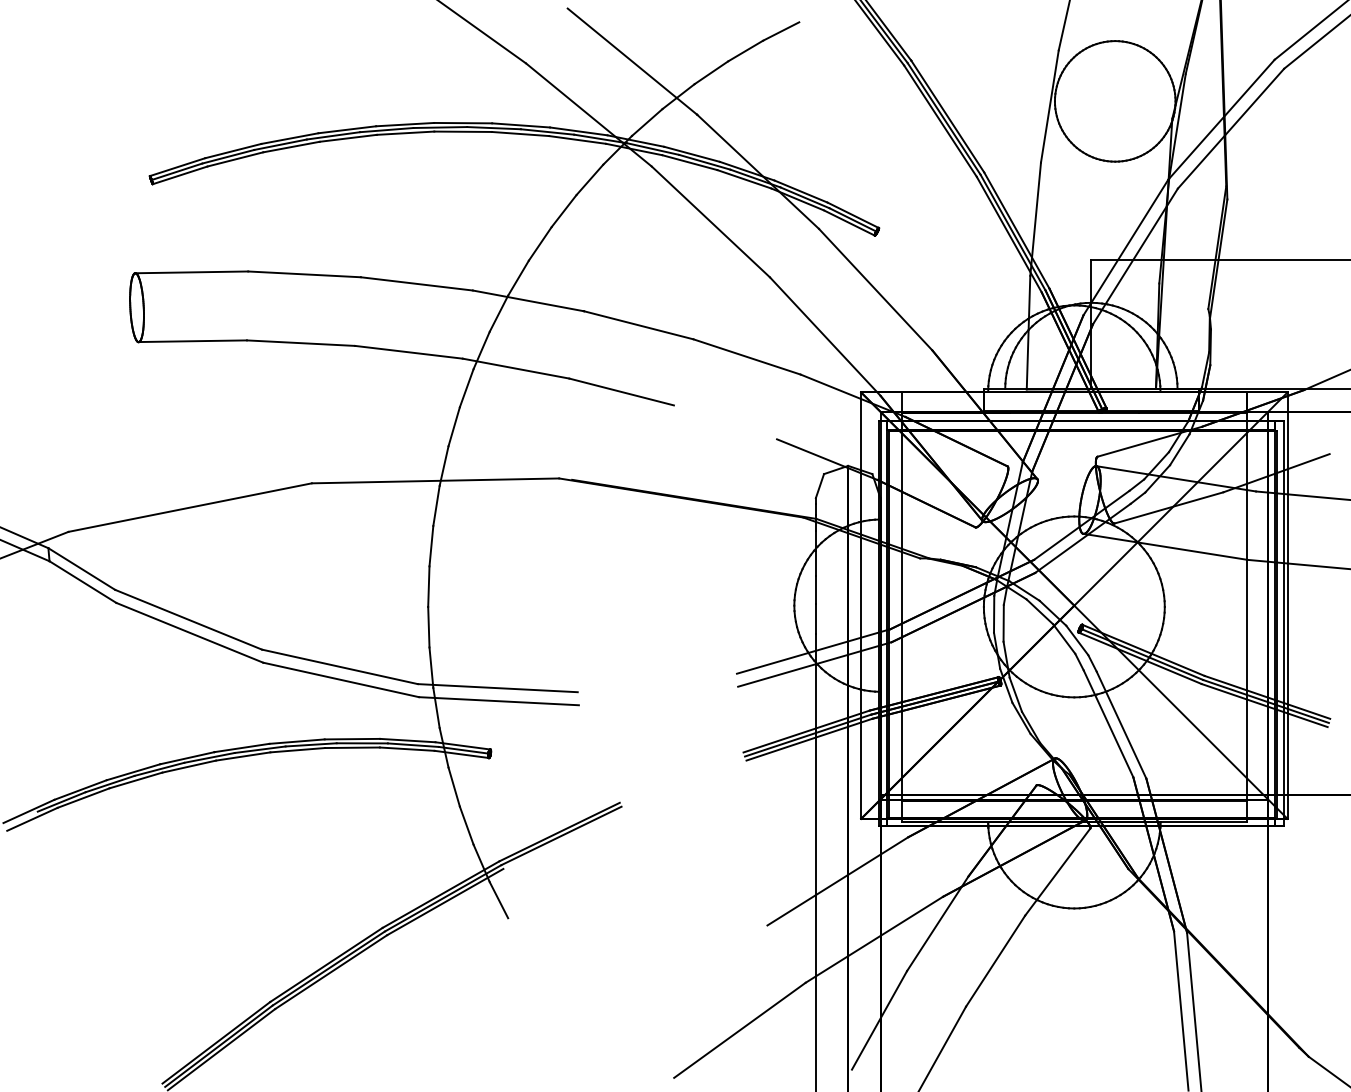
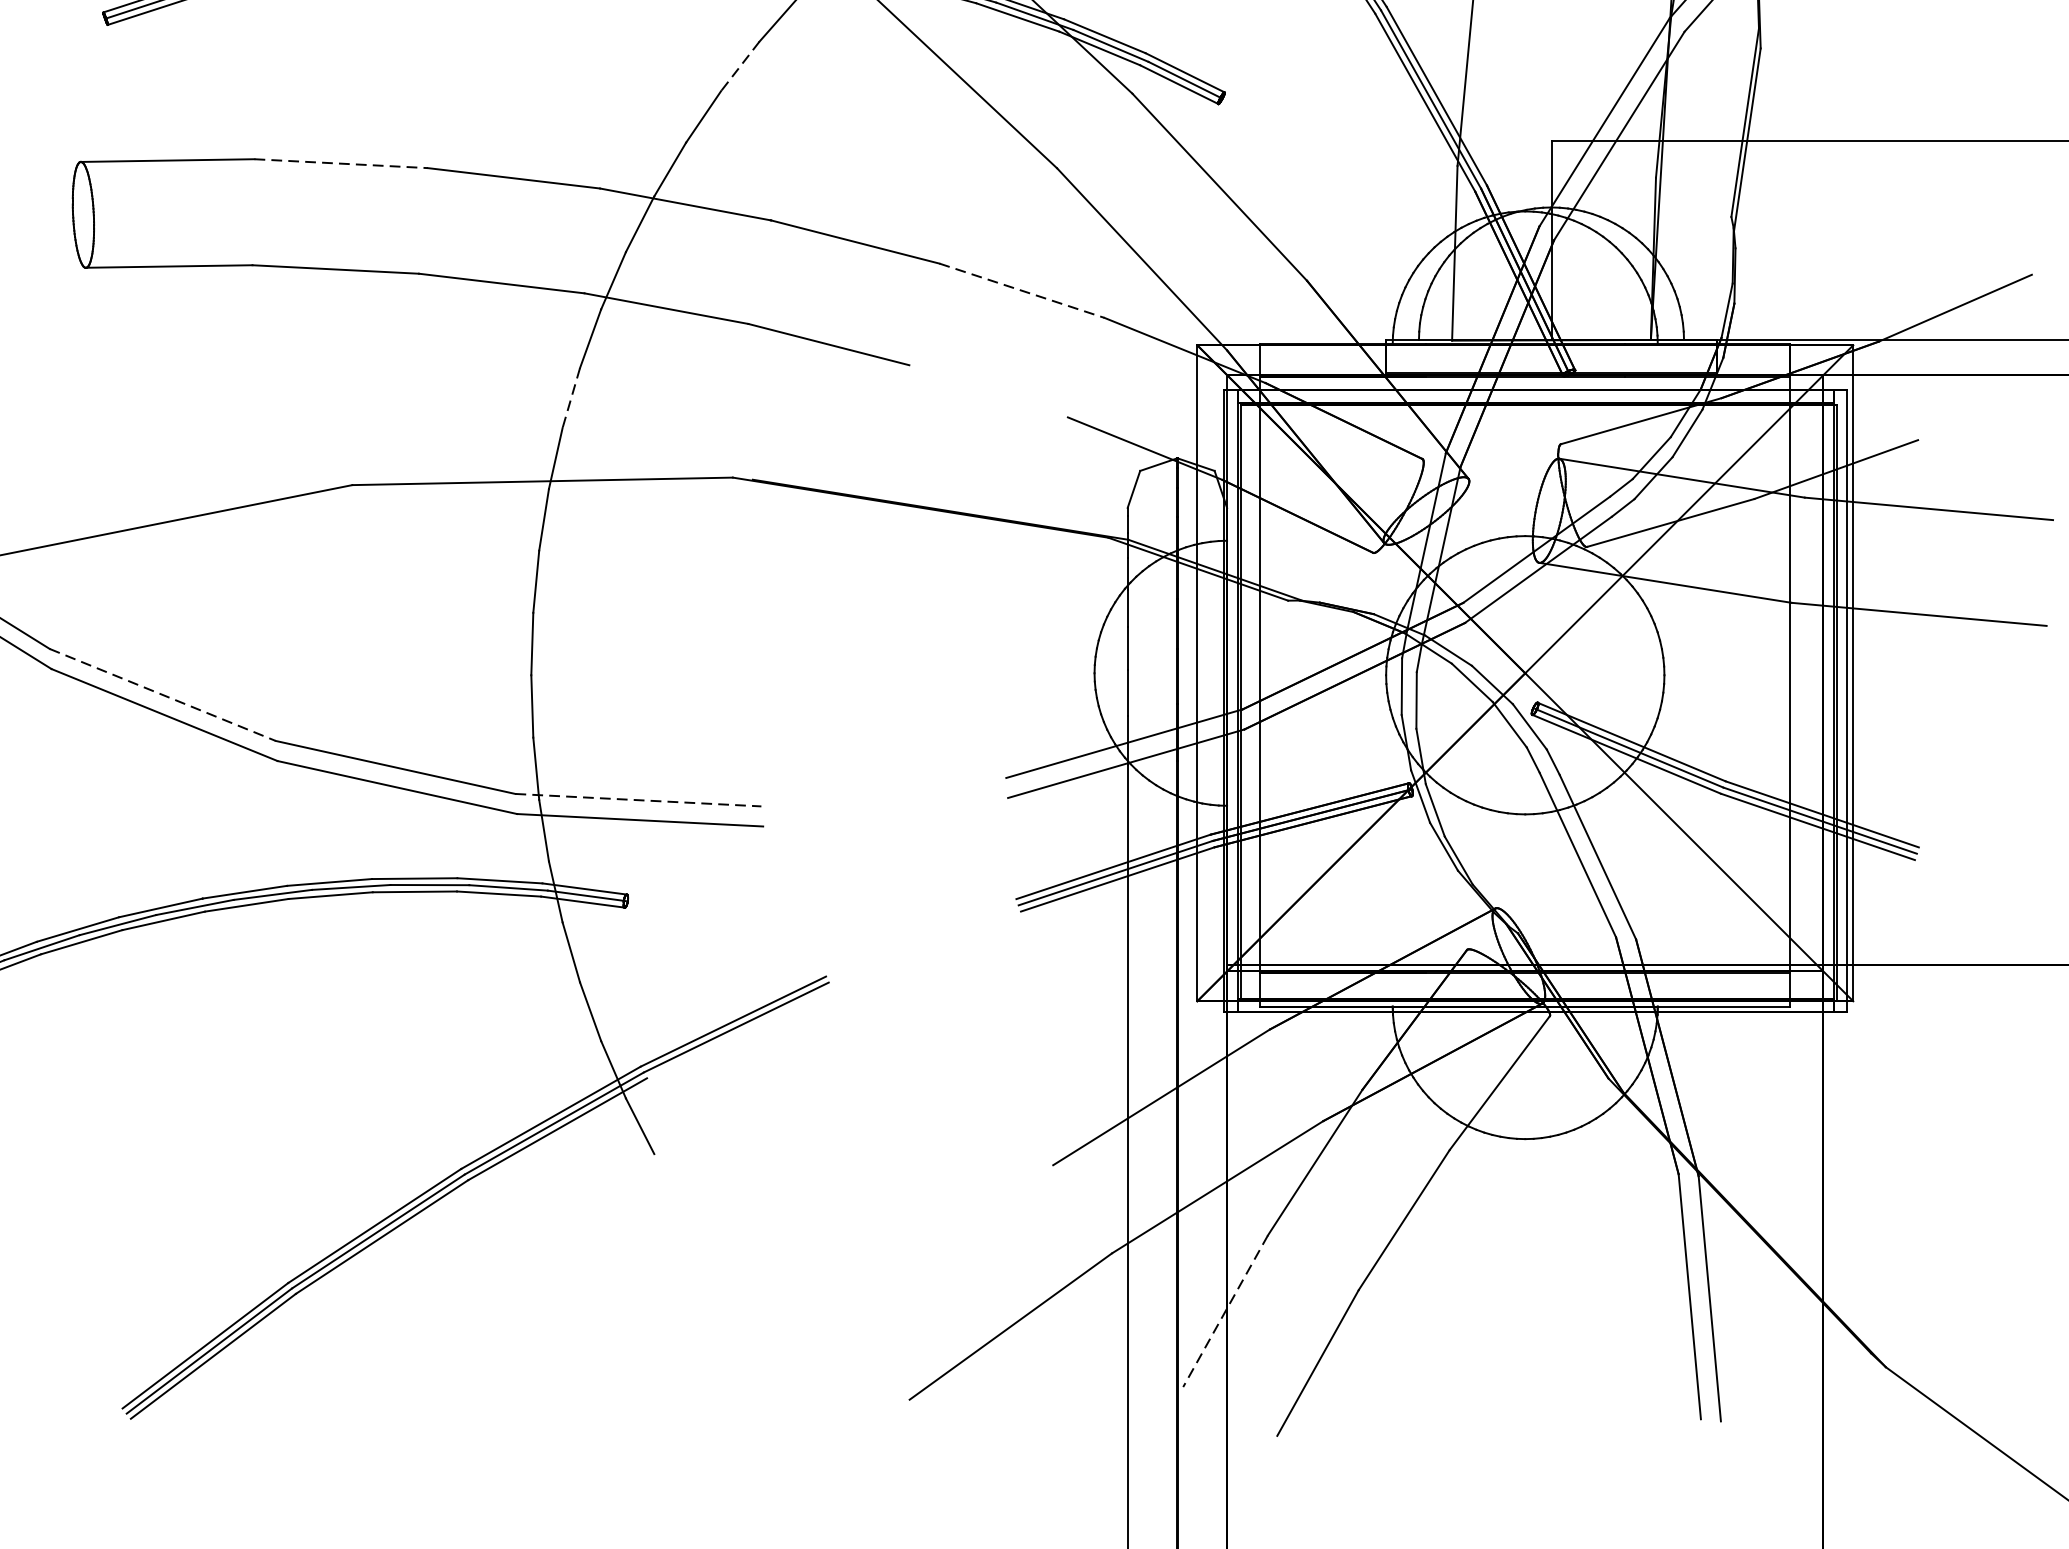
line: (563, 211) -> (739, 66), solid -> dashed
line: (305, 274) -> (342, 163), solid -> dashed
line: (747, 357) -> (1022, 291), solid -> dashed
line: (454, 427) -> (571, 399), solid -> dashed
line: (189, 619) -> (164, 694), solid -> dashed
line: (498, 688) -> (639, 800), solid -> dashed
line: (879, 1020) -> (1225, 1311), solid -> dashed

